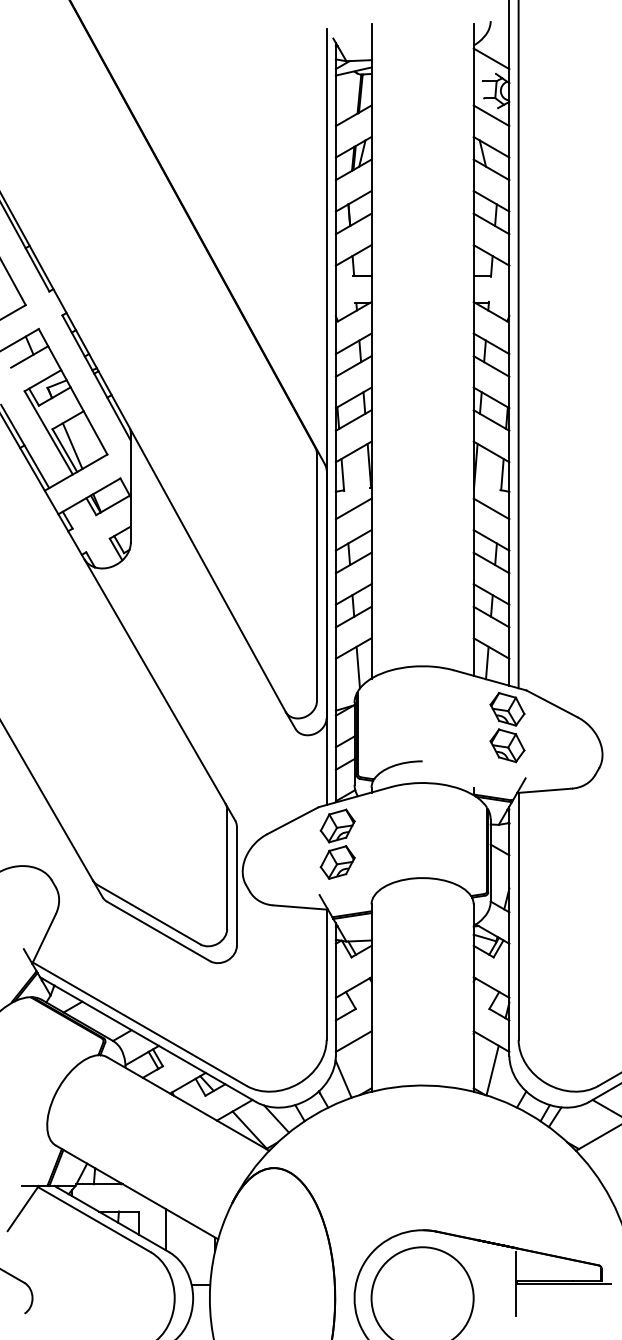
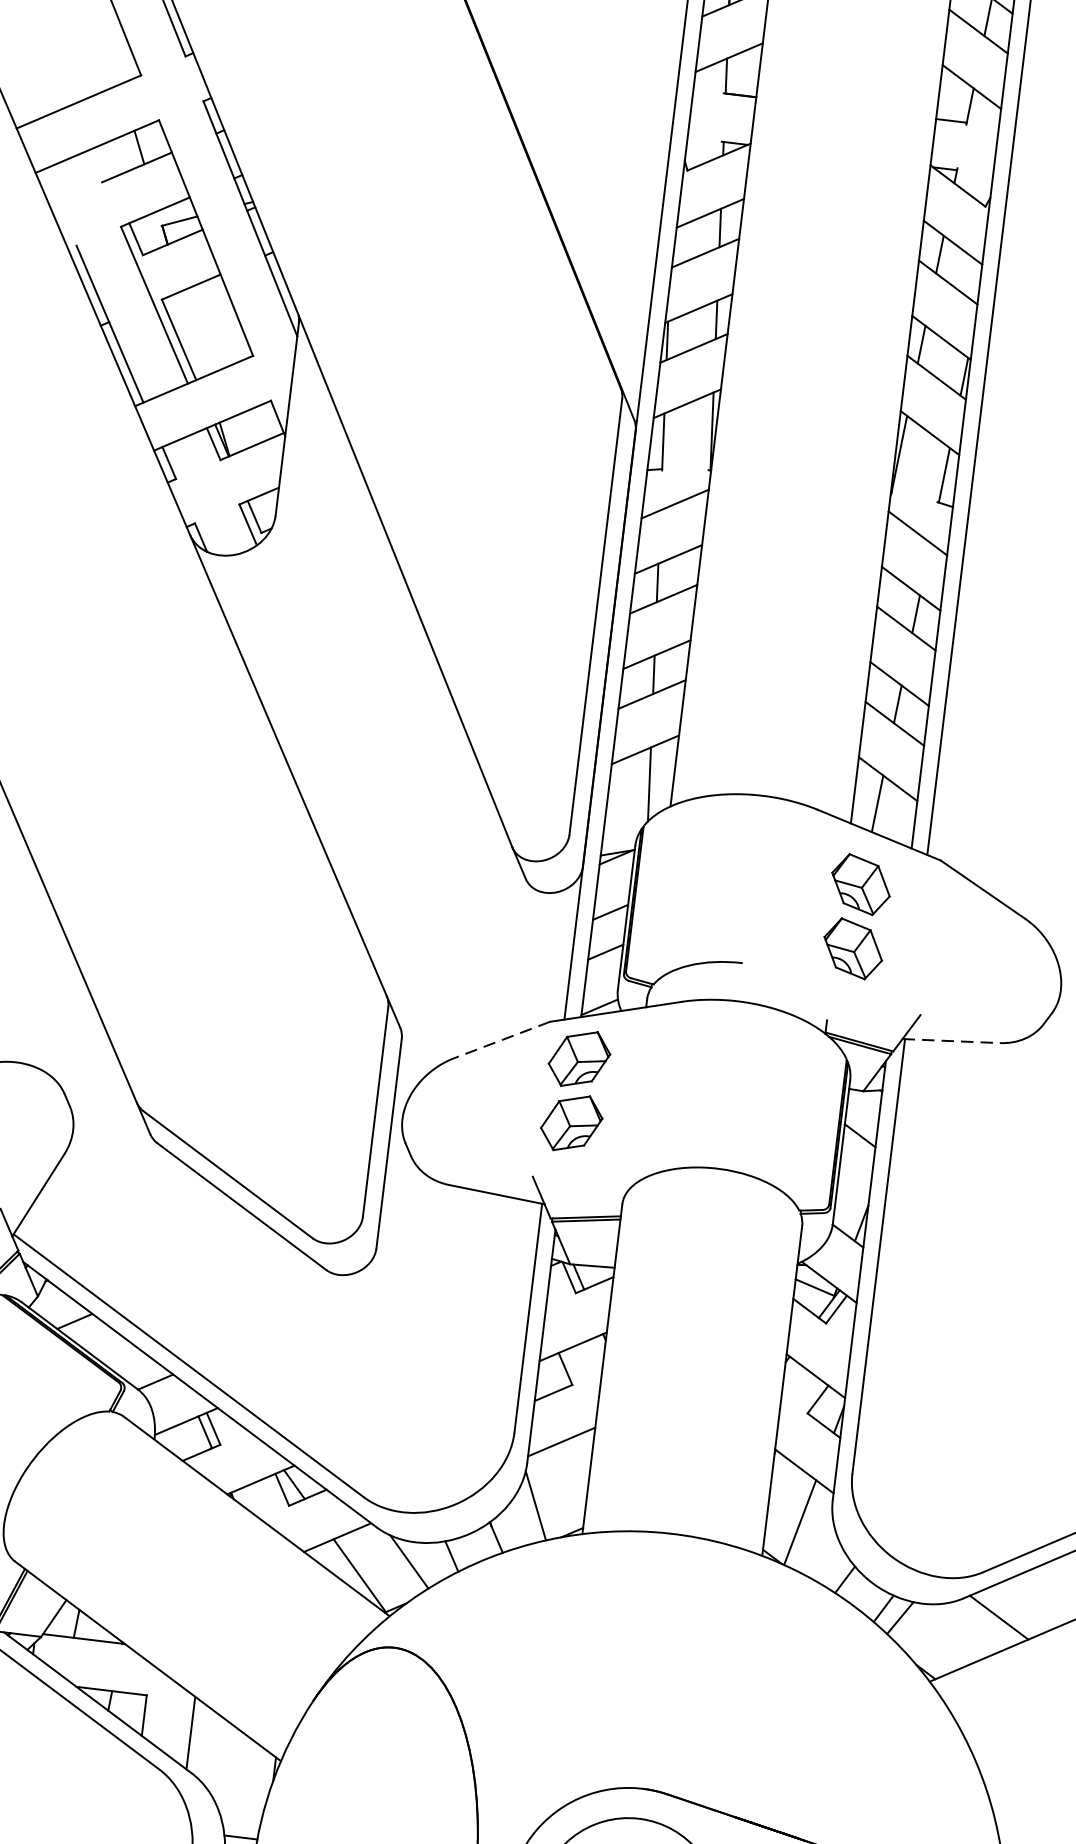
line: (72, 445) -> (193, 332), removed
part: (507, 727) -> (857, 916), moved
line: (545, 790) -> (952, 1040), solid -> dashed
line: (293, 820) -> (502, 1039), solid -> dashed

